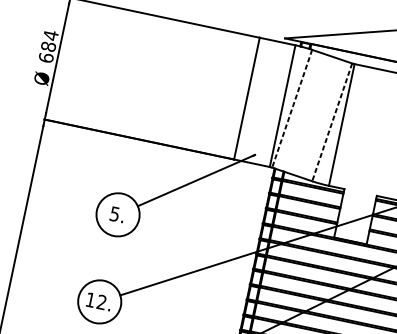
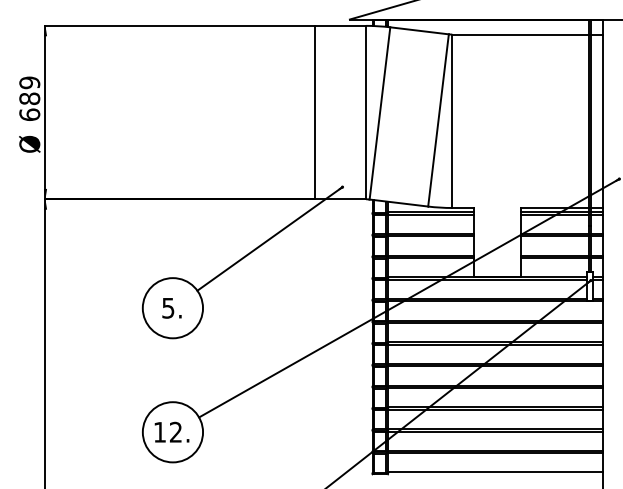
text: (50, 35) -> (29, 82), 684 -> 689
line: (291, 108) -> (379, 113), dashed -> solid
line: (332, 122) -> (438, 120), dashed -> solid

